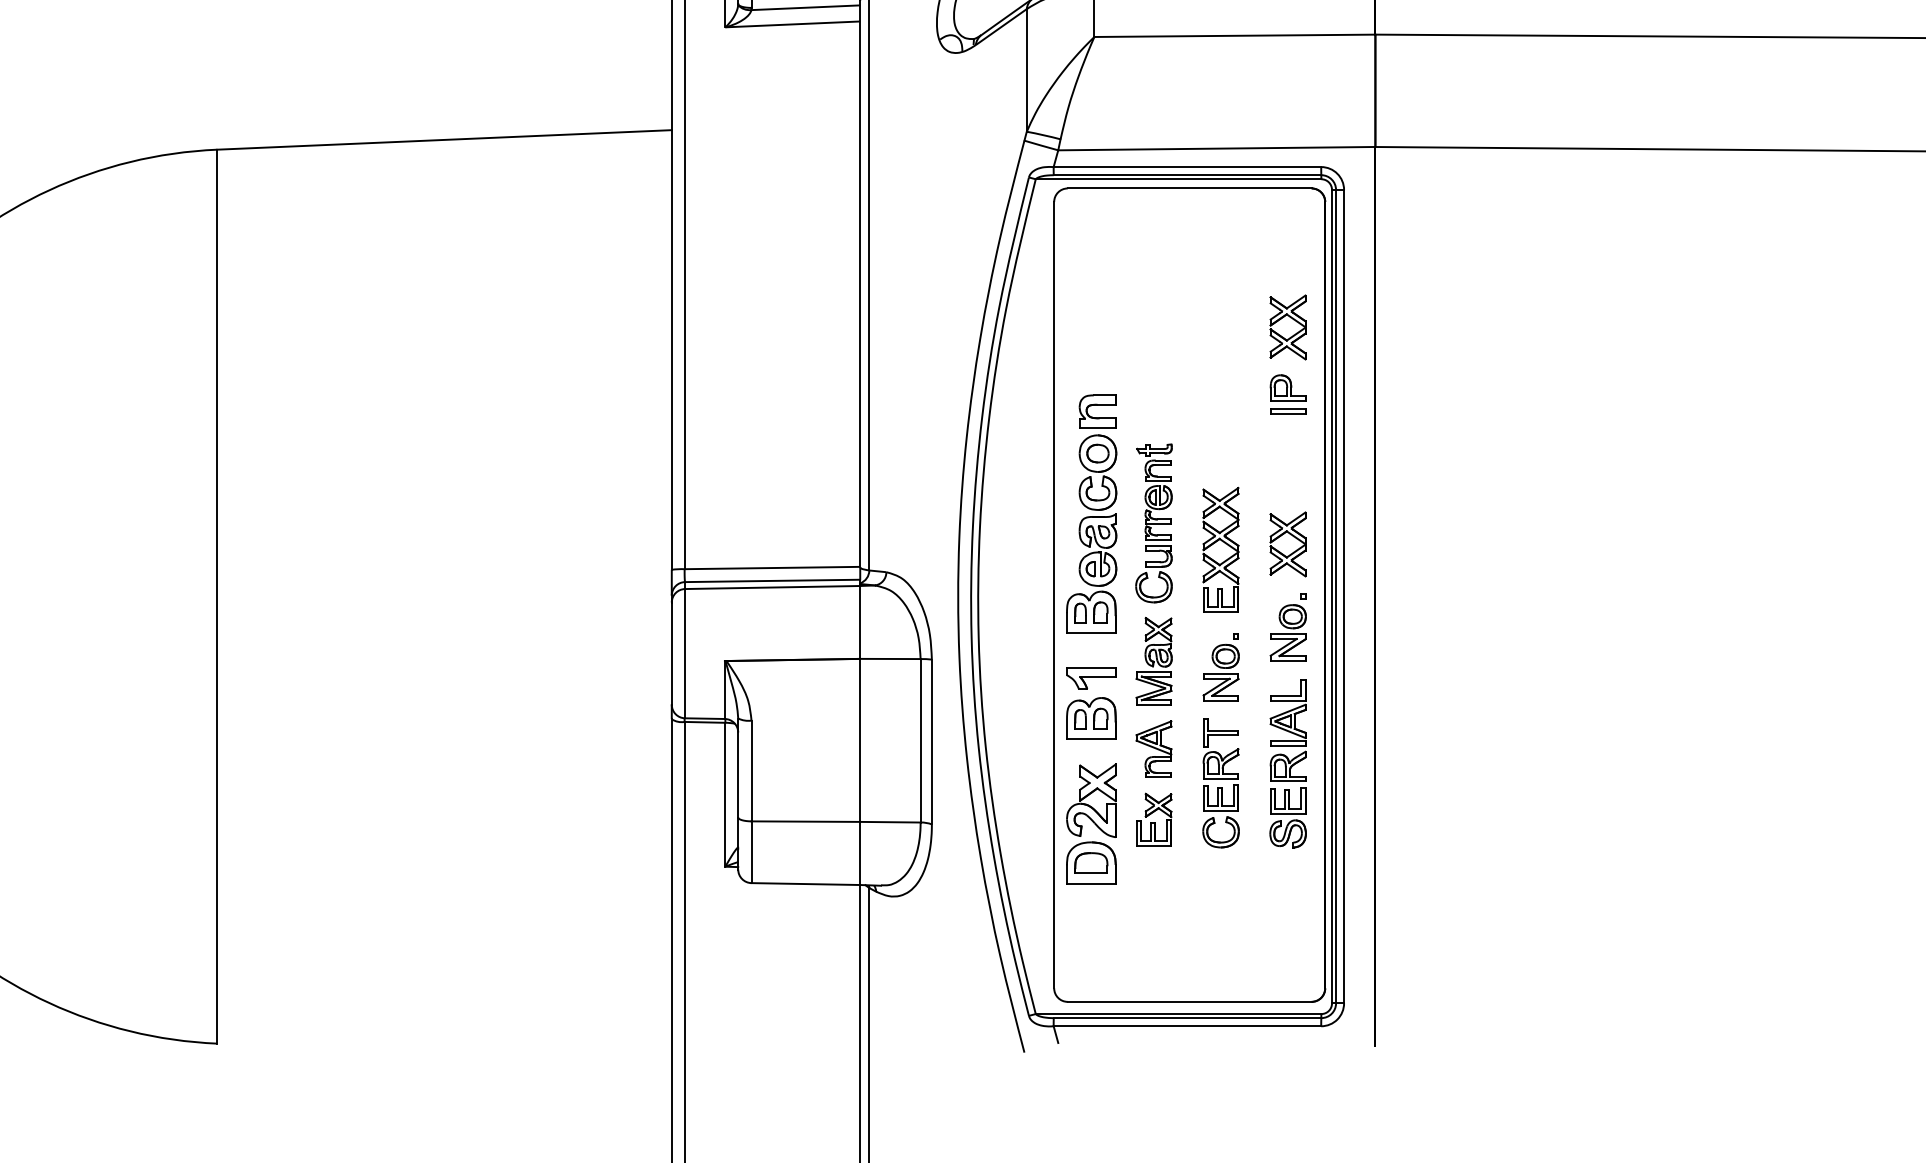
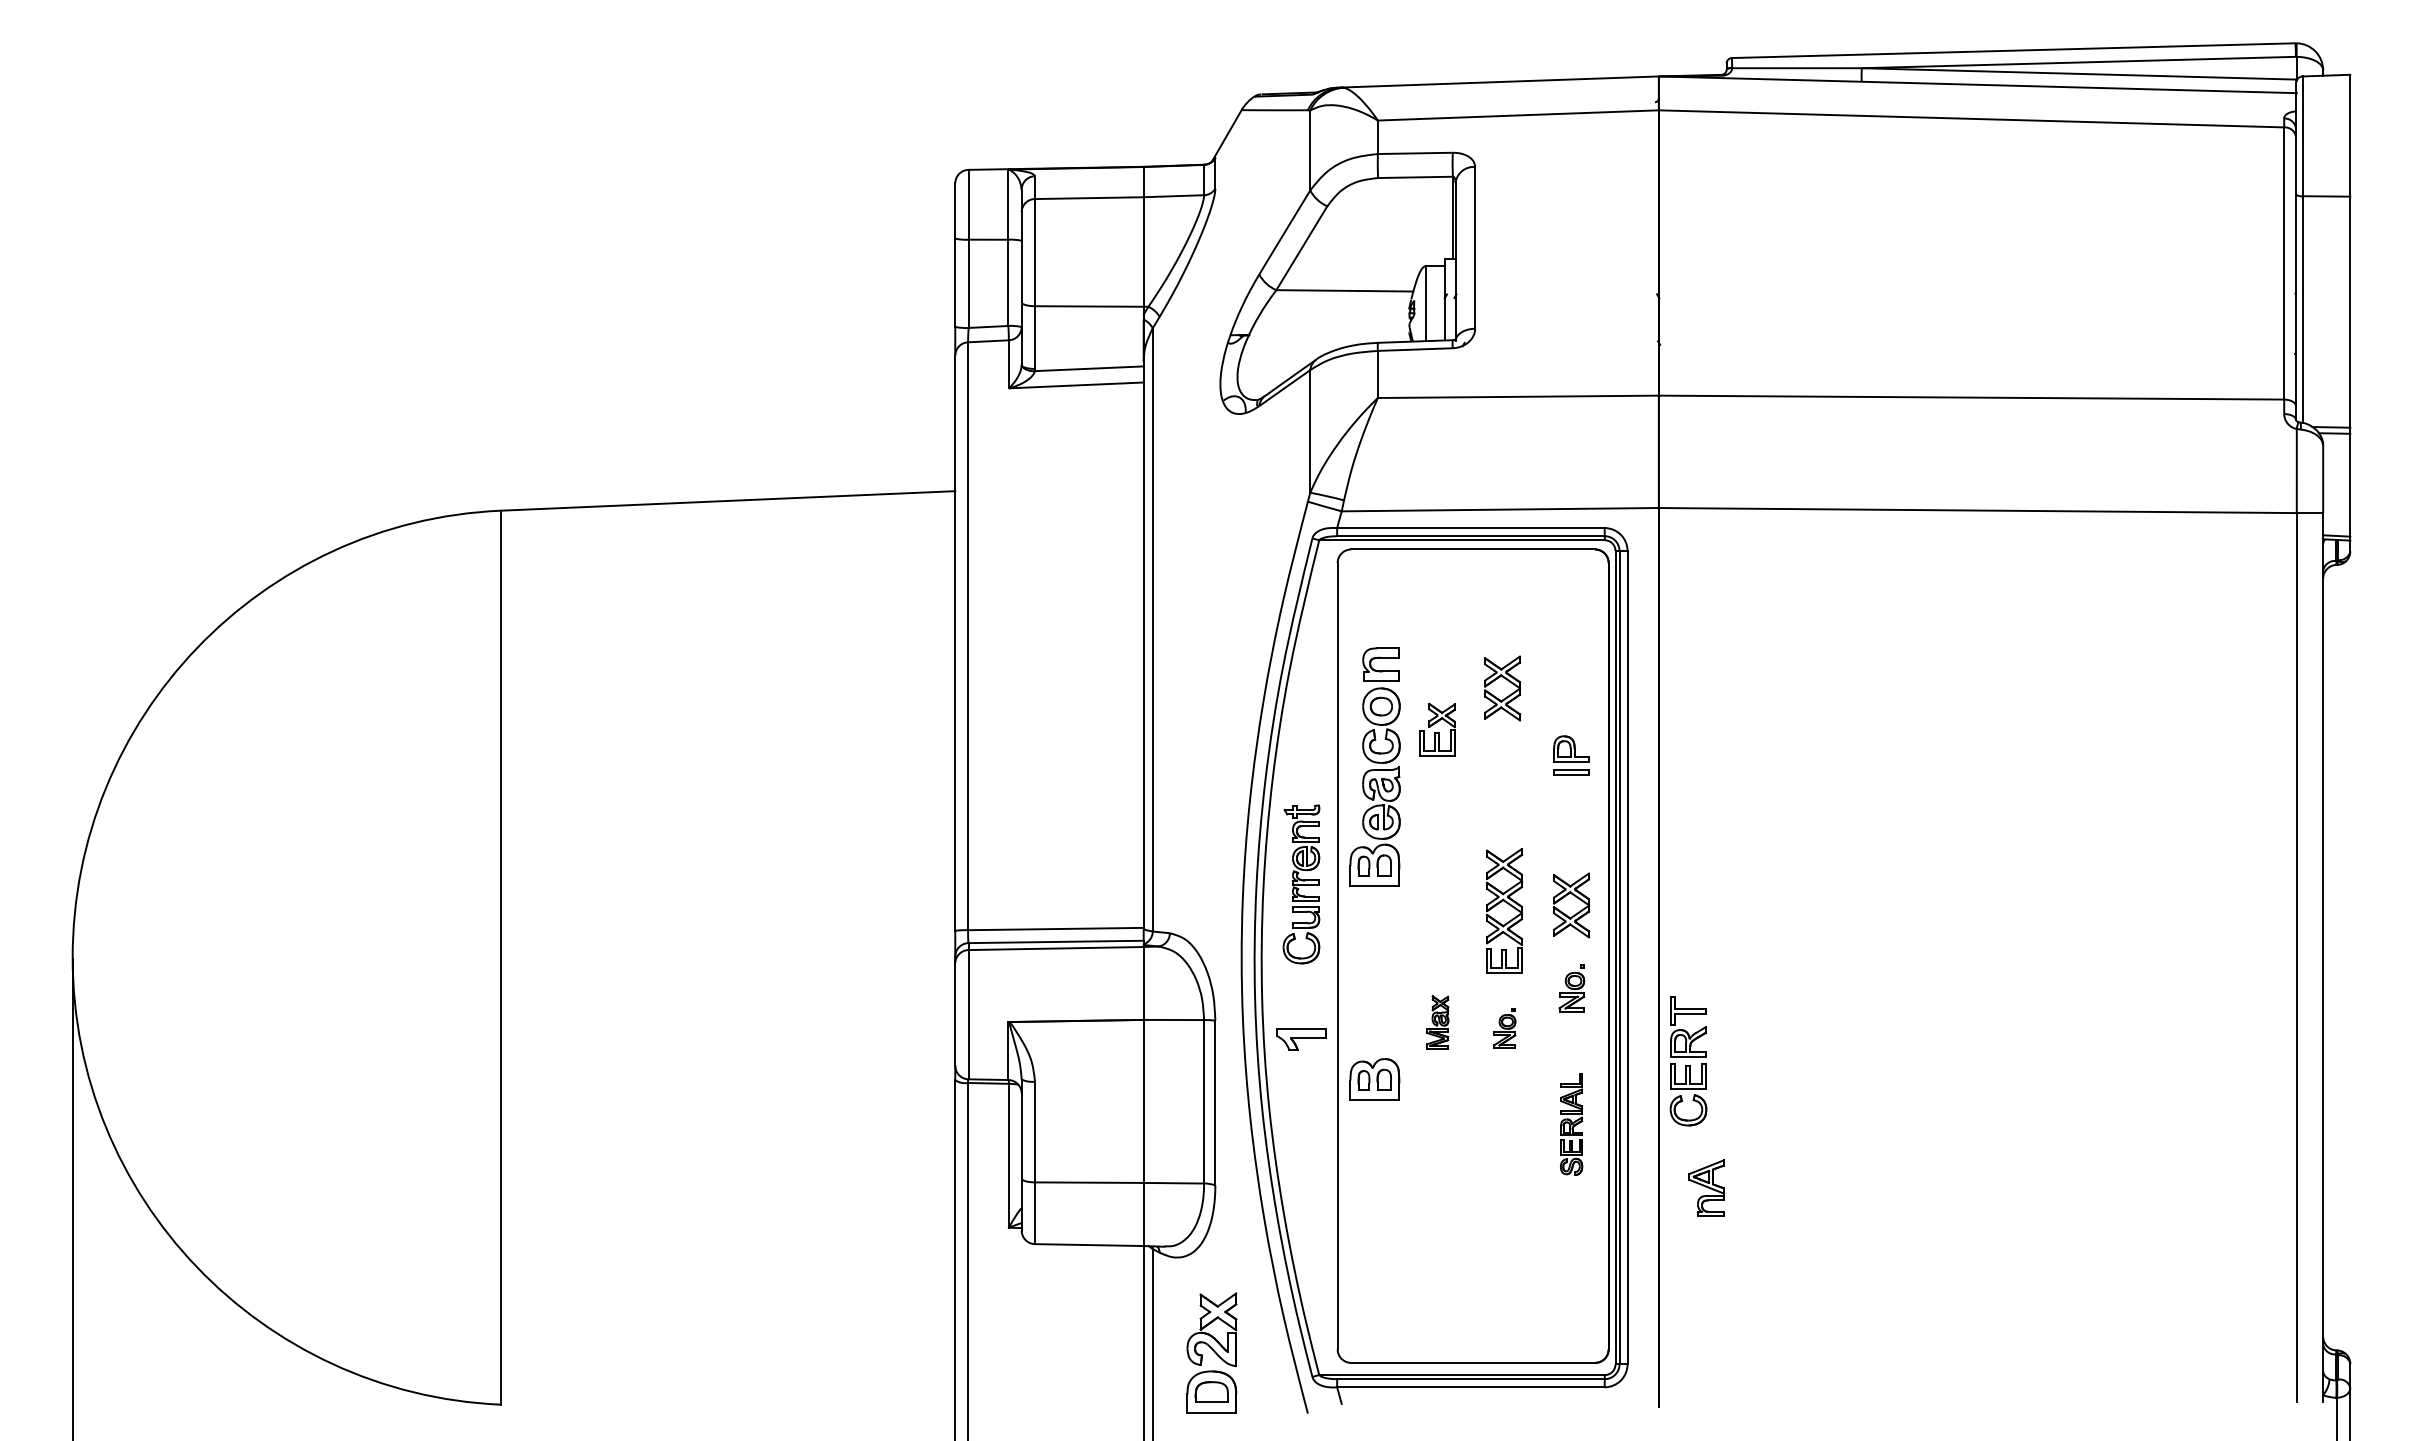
part: (1292, 319) -> (1506, 680), moved
part: (1091, 513) -> (1374, 766), moved
part: (1154, 523) -> (1301, 884), moved
part: (1288, 627) -> (1571, 988), size x0.7
part: (1154, 661) -> (1437, 1022), size x0.6
part: (1221, 667) -> (1504, 1028), size x0.6
part: (1091, 678) -> (1301, 1039), moved
part: (1154, 748) -> (1706, 1187), moved
part: (1288, 763) -> (1571, 1124), size x0.6
part: (1221, 783) -> (1688, 1061), moved
part: (1154, 819) -> (1437, 729), moved
part: (1091, 823) -> (1211, 1352), moved

